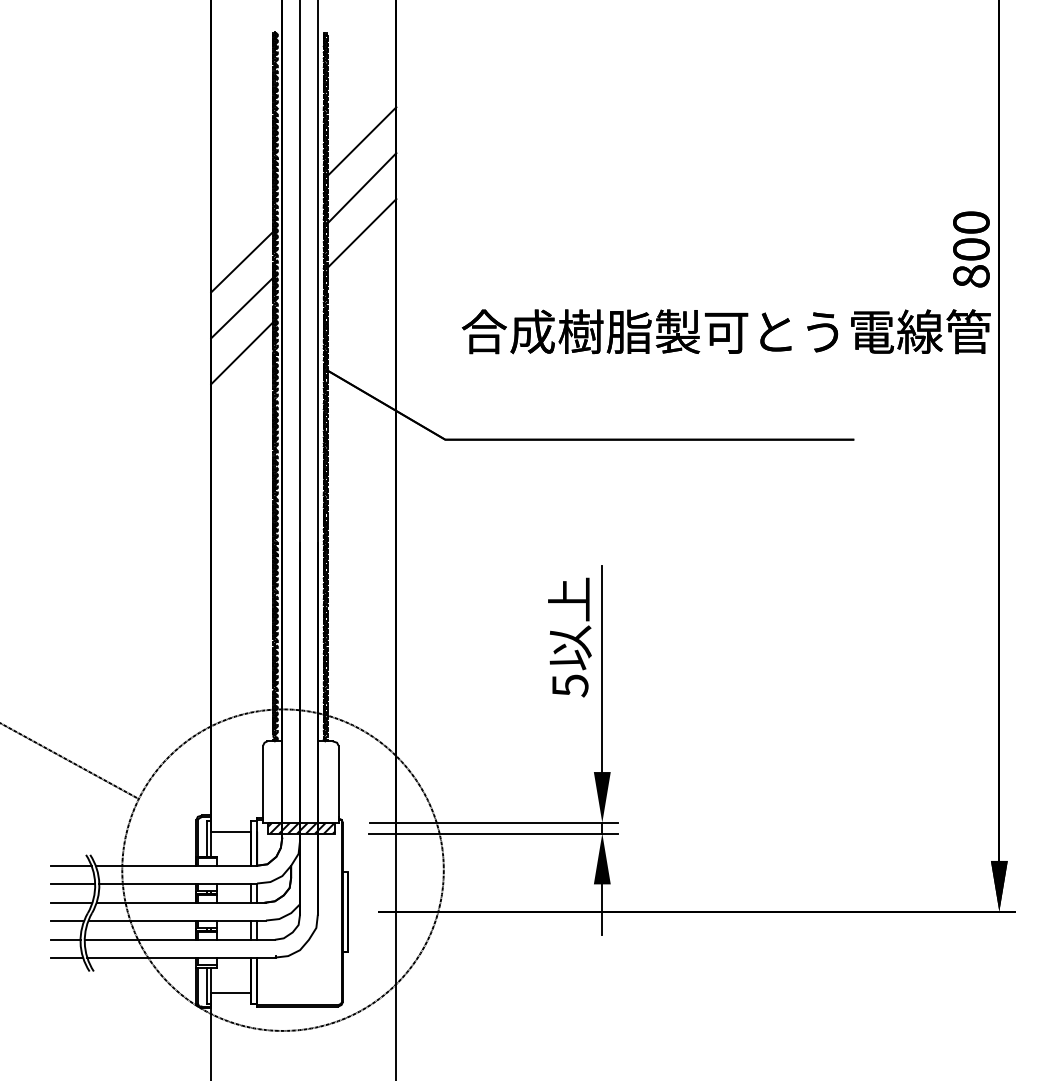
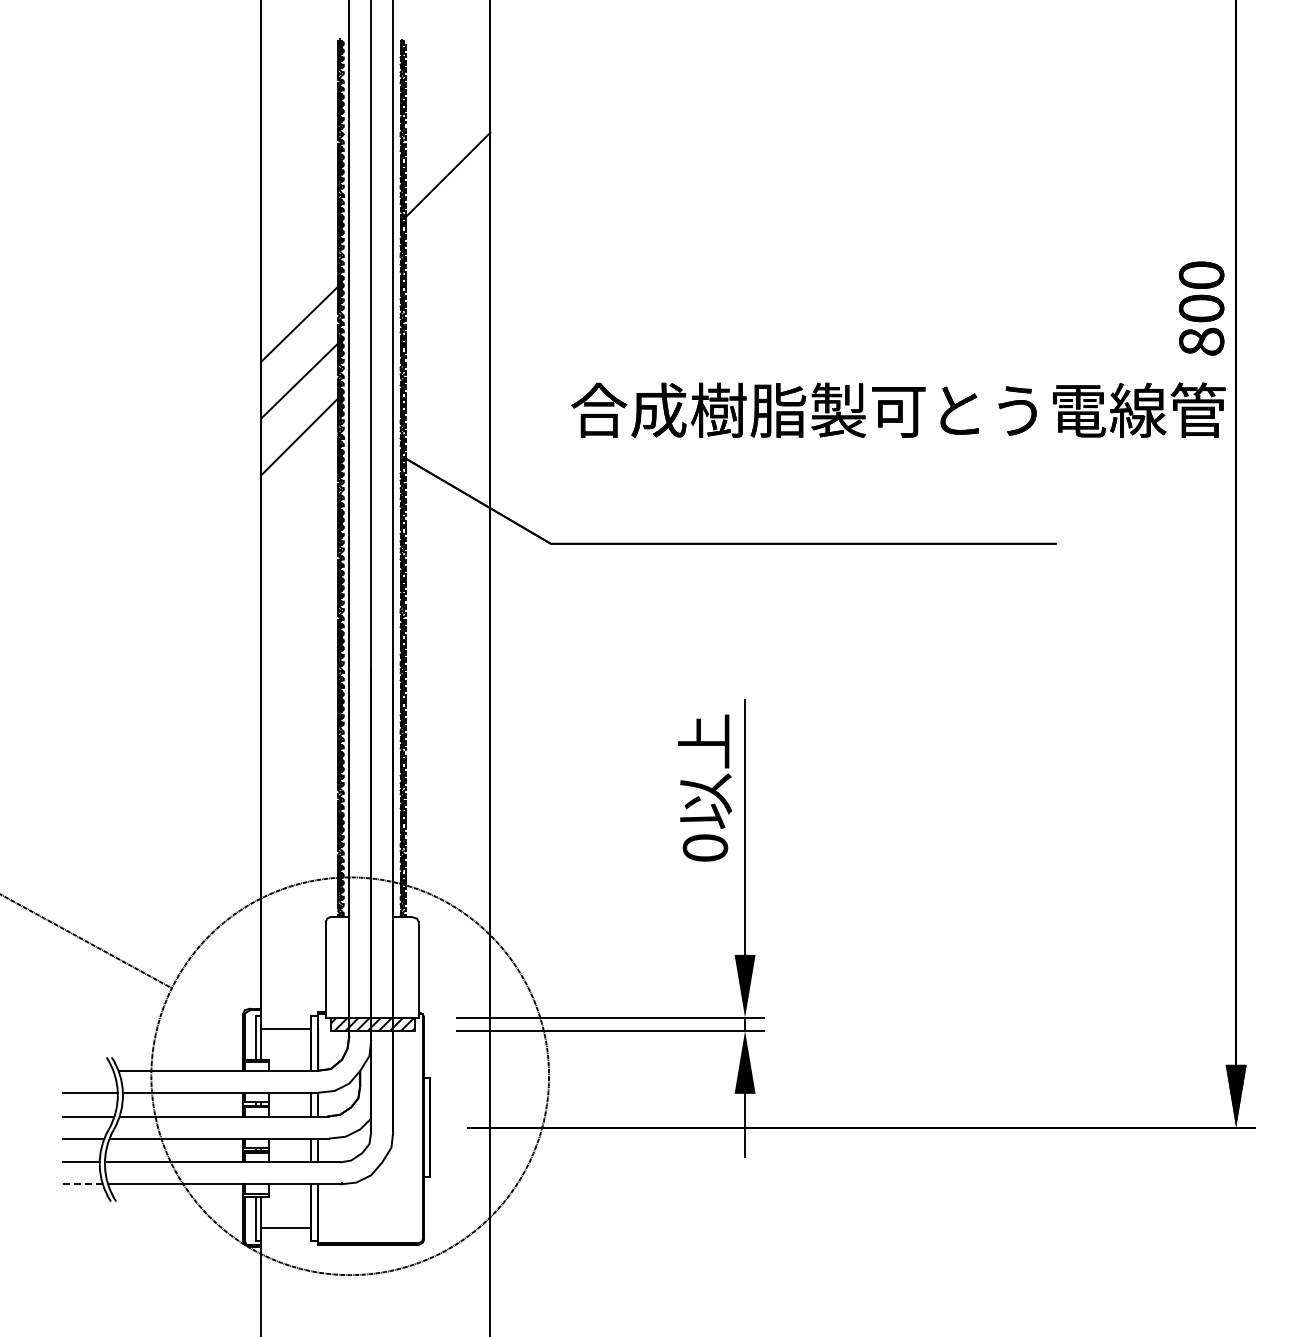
line: (362, 187) -> (448, 232), removed
line: (361, 234) -> (447, 289), removed
text: (570, 686) -> (705, 848), 5 -> 0
line: (71, 865) -> (88, 1070), removed
line: (67, 957) -> (83, 1184), solid -> dashed

